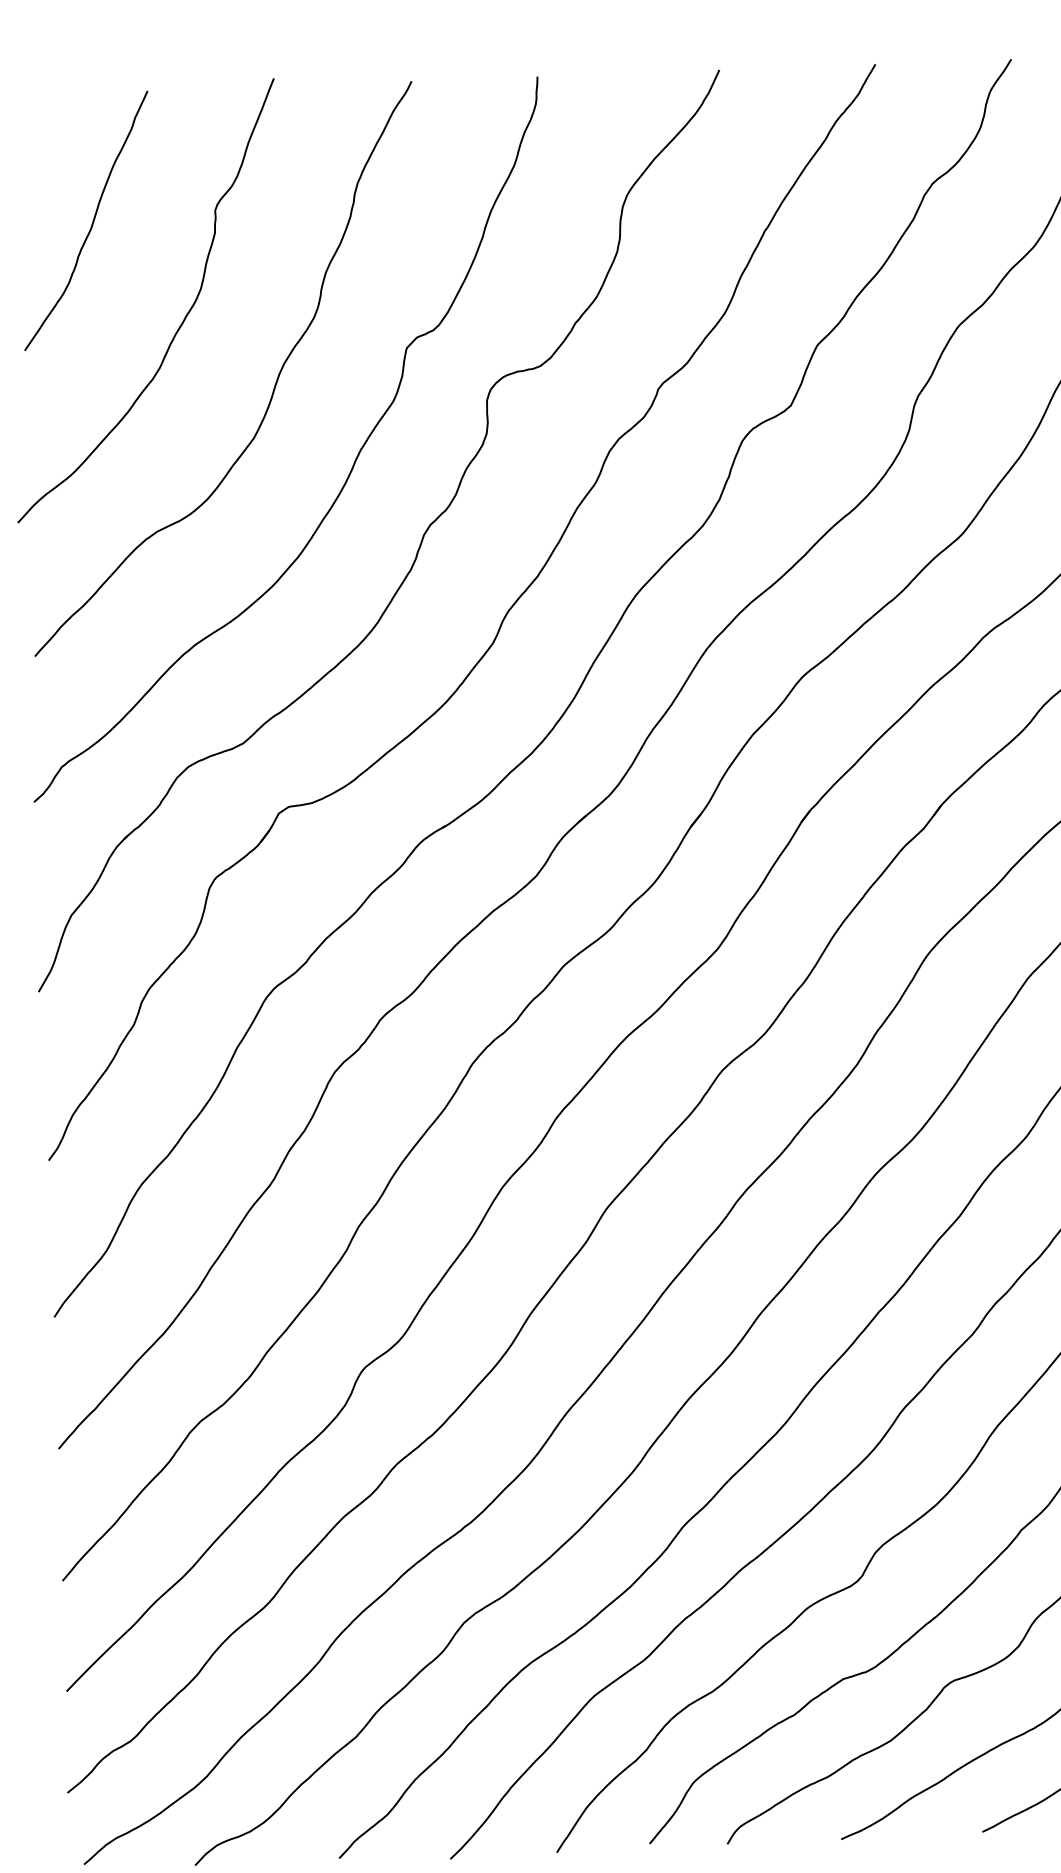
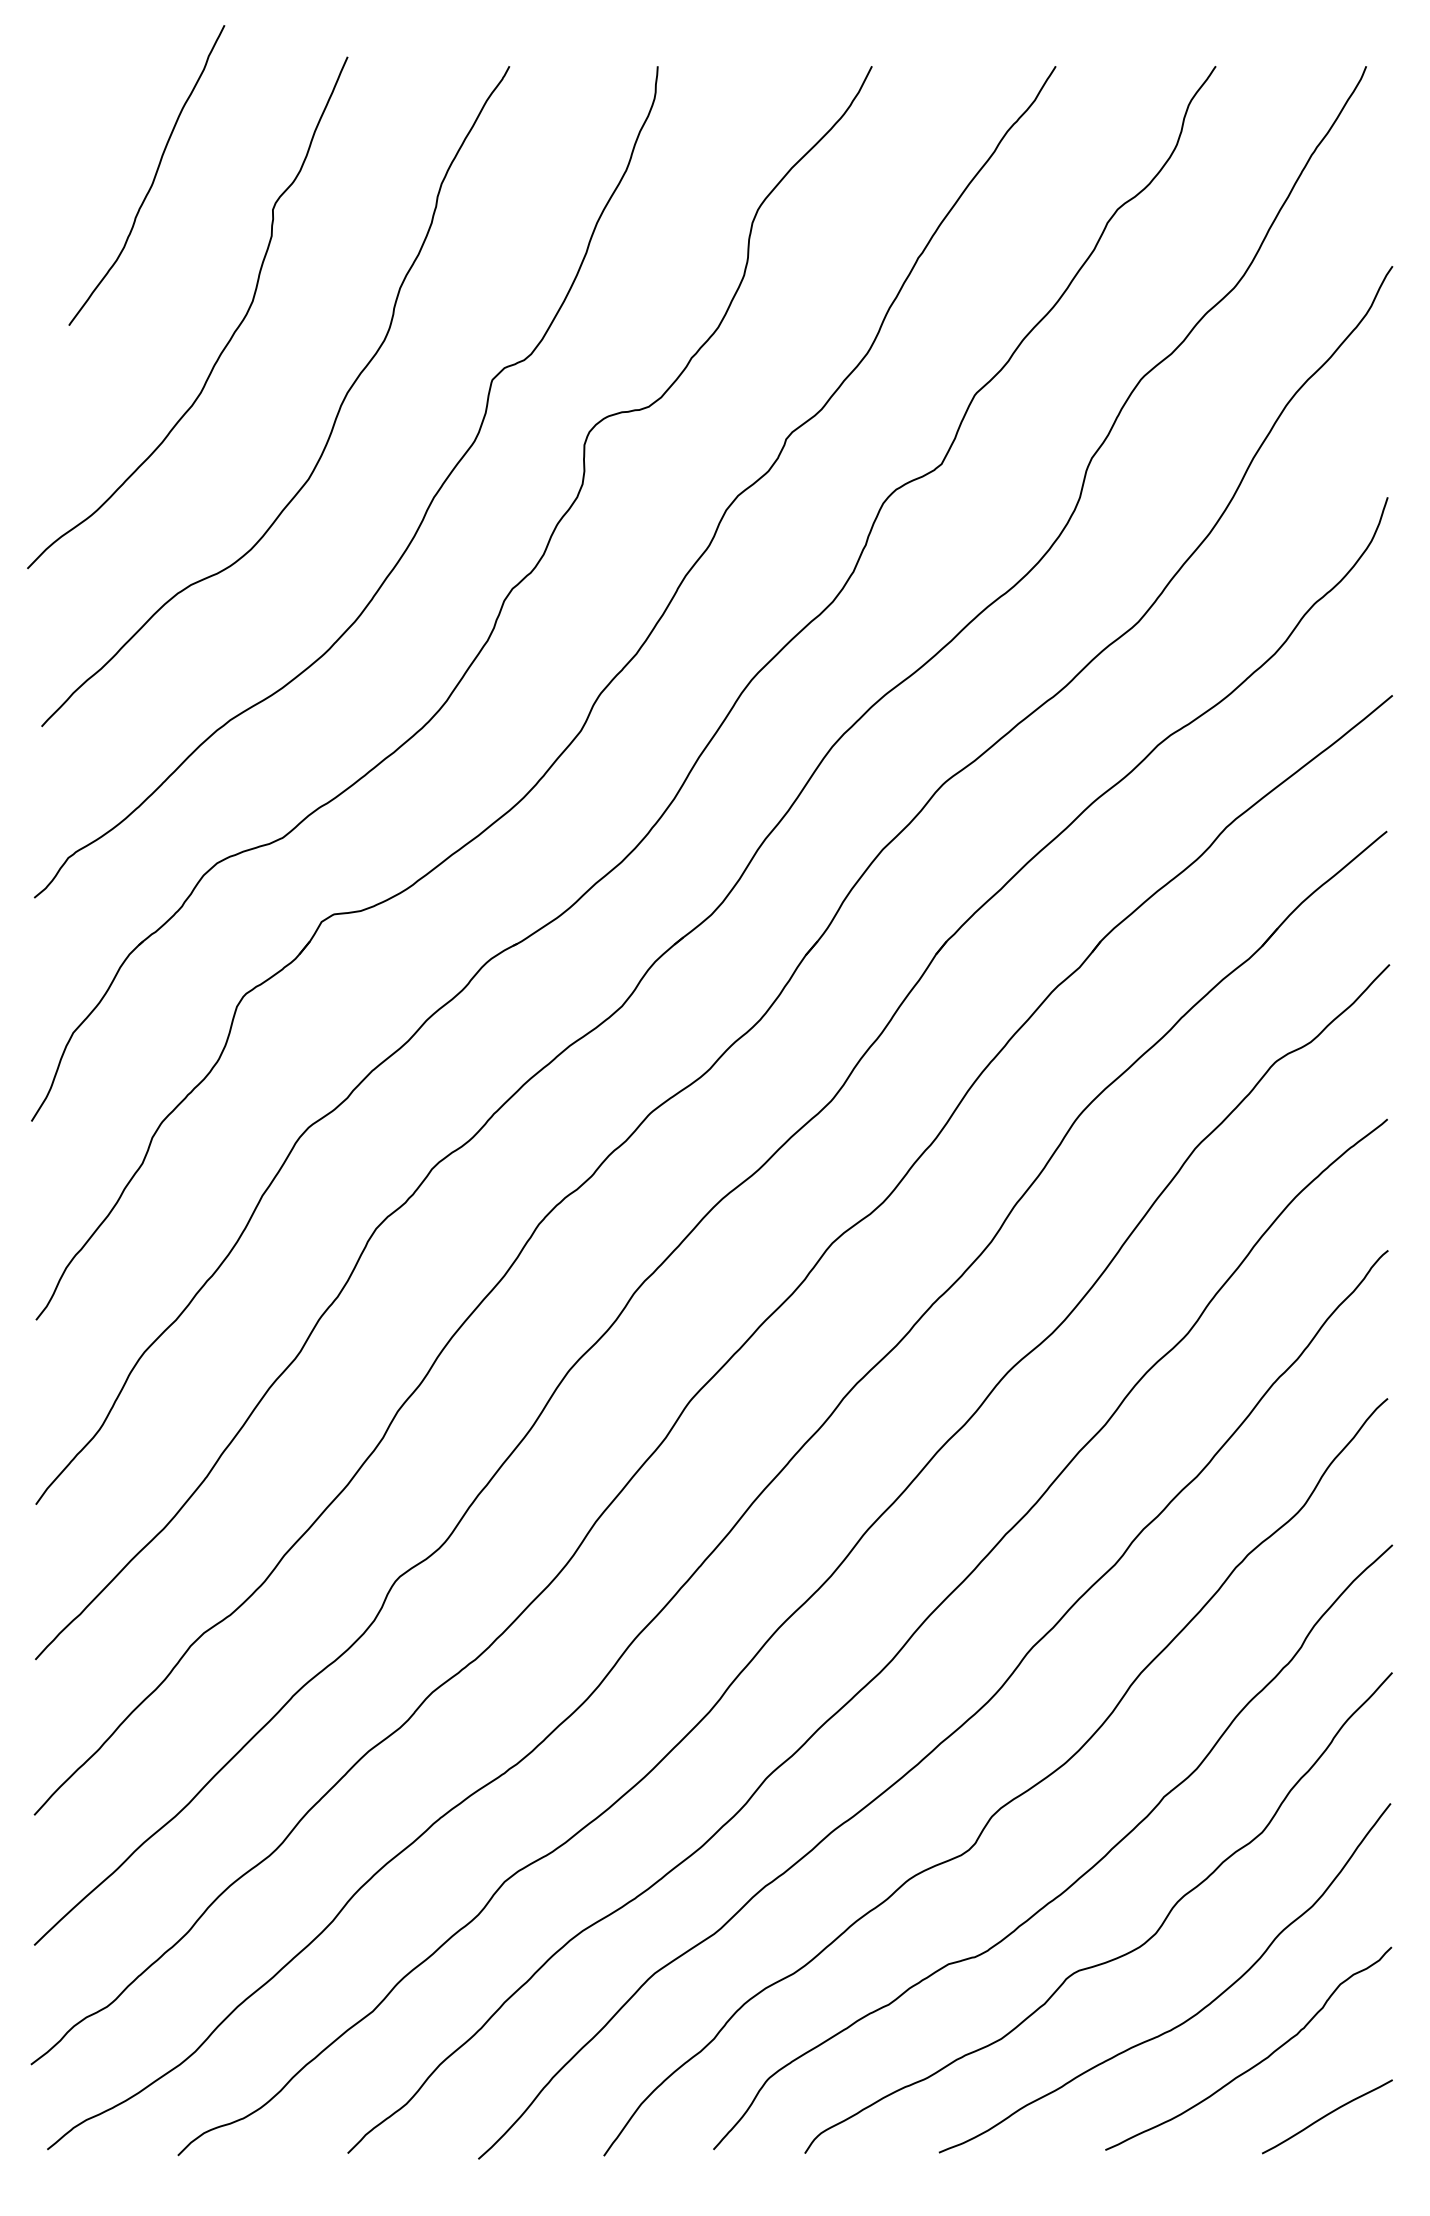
curve: (92, 222) -> (153, 177), moved

